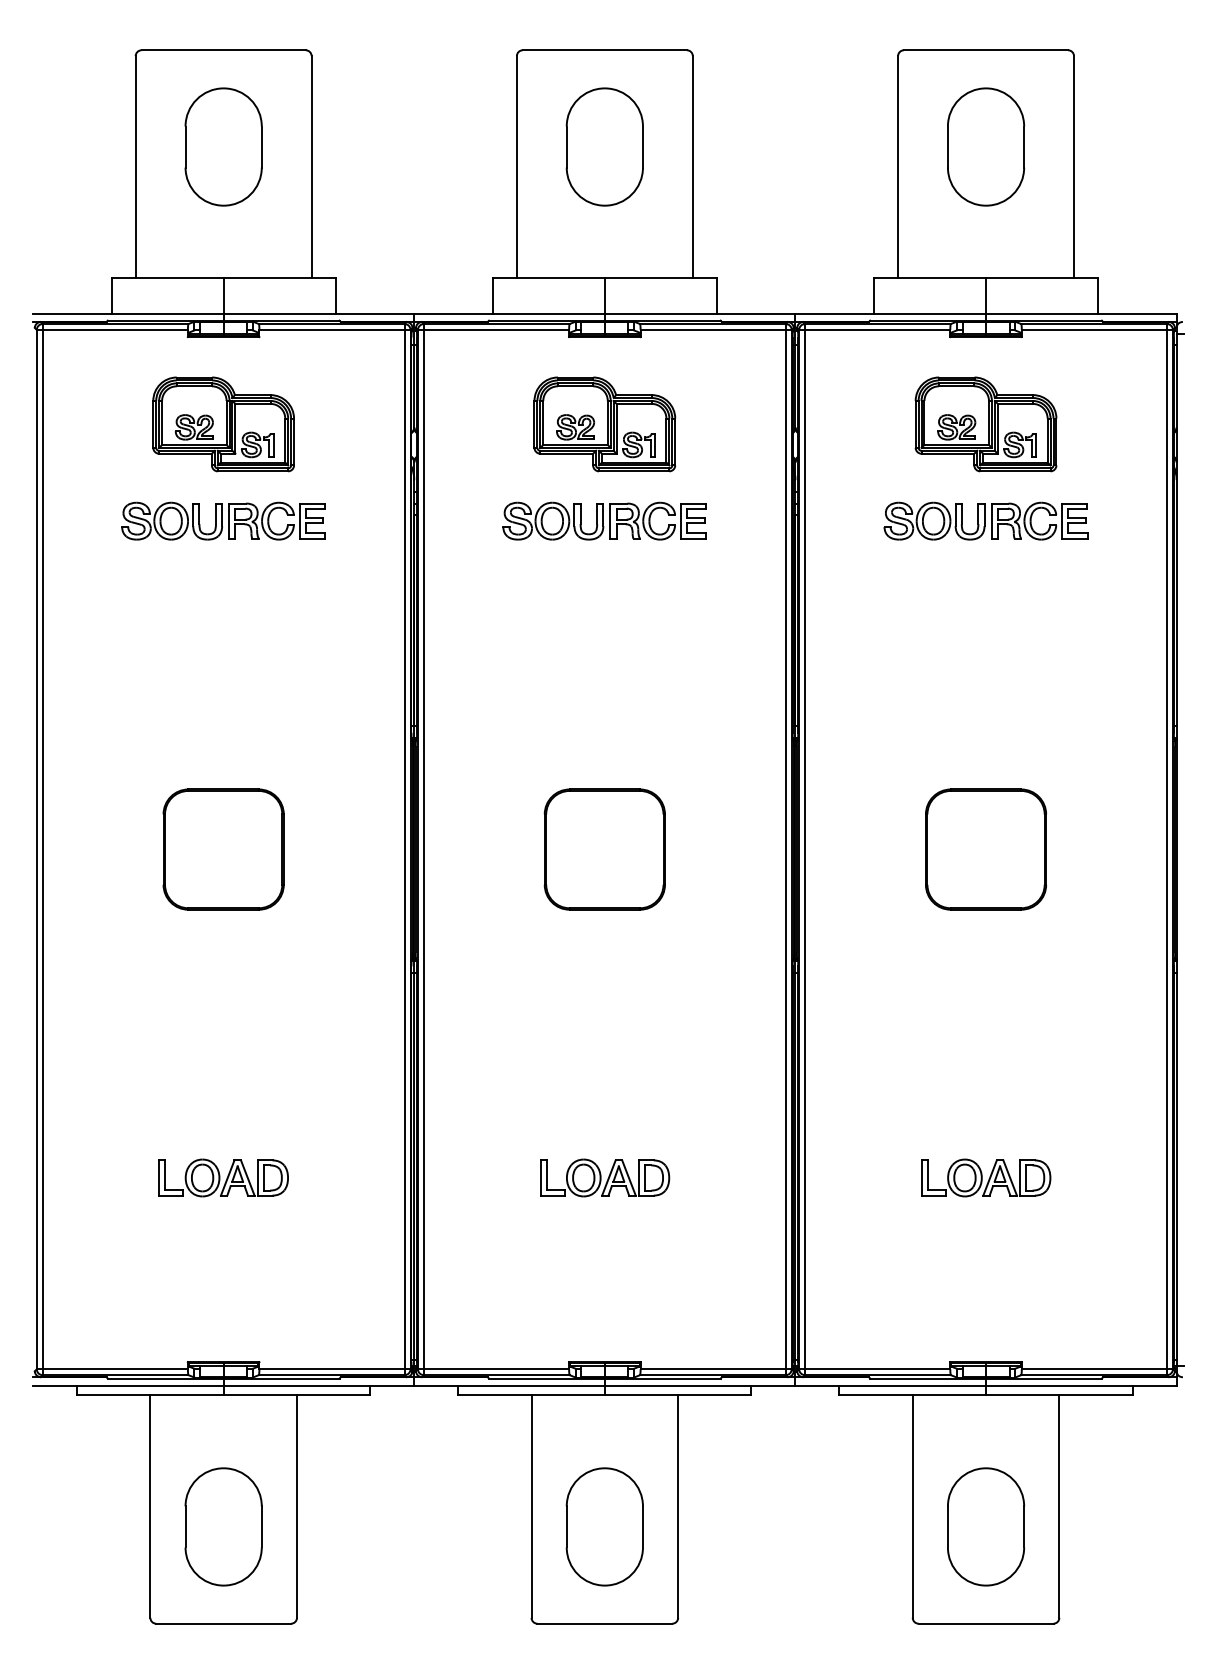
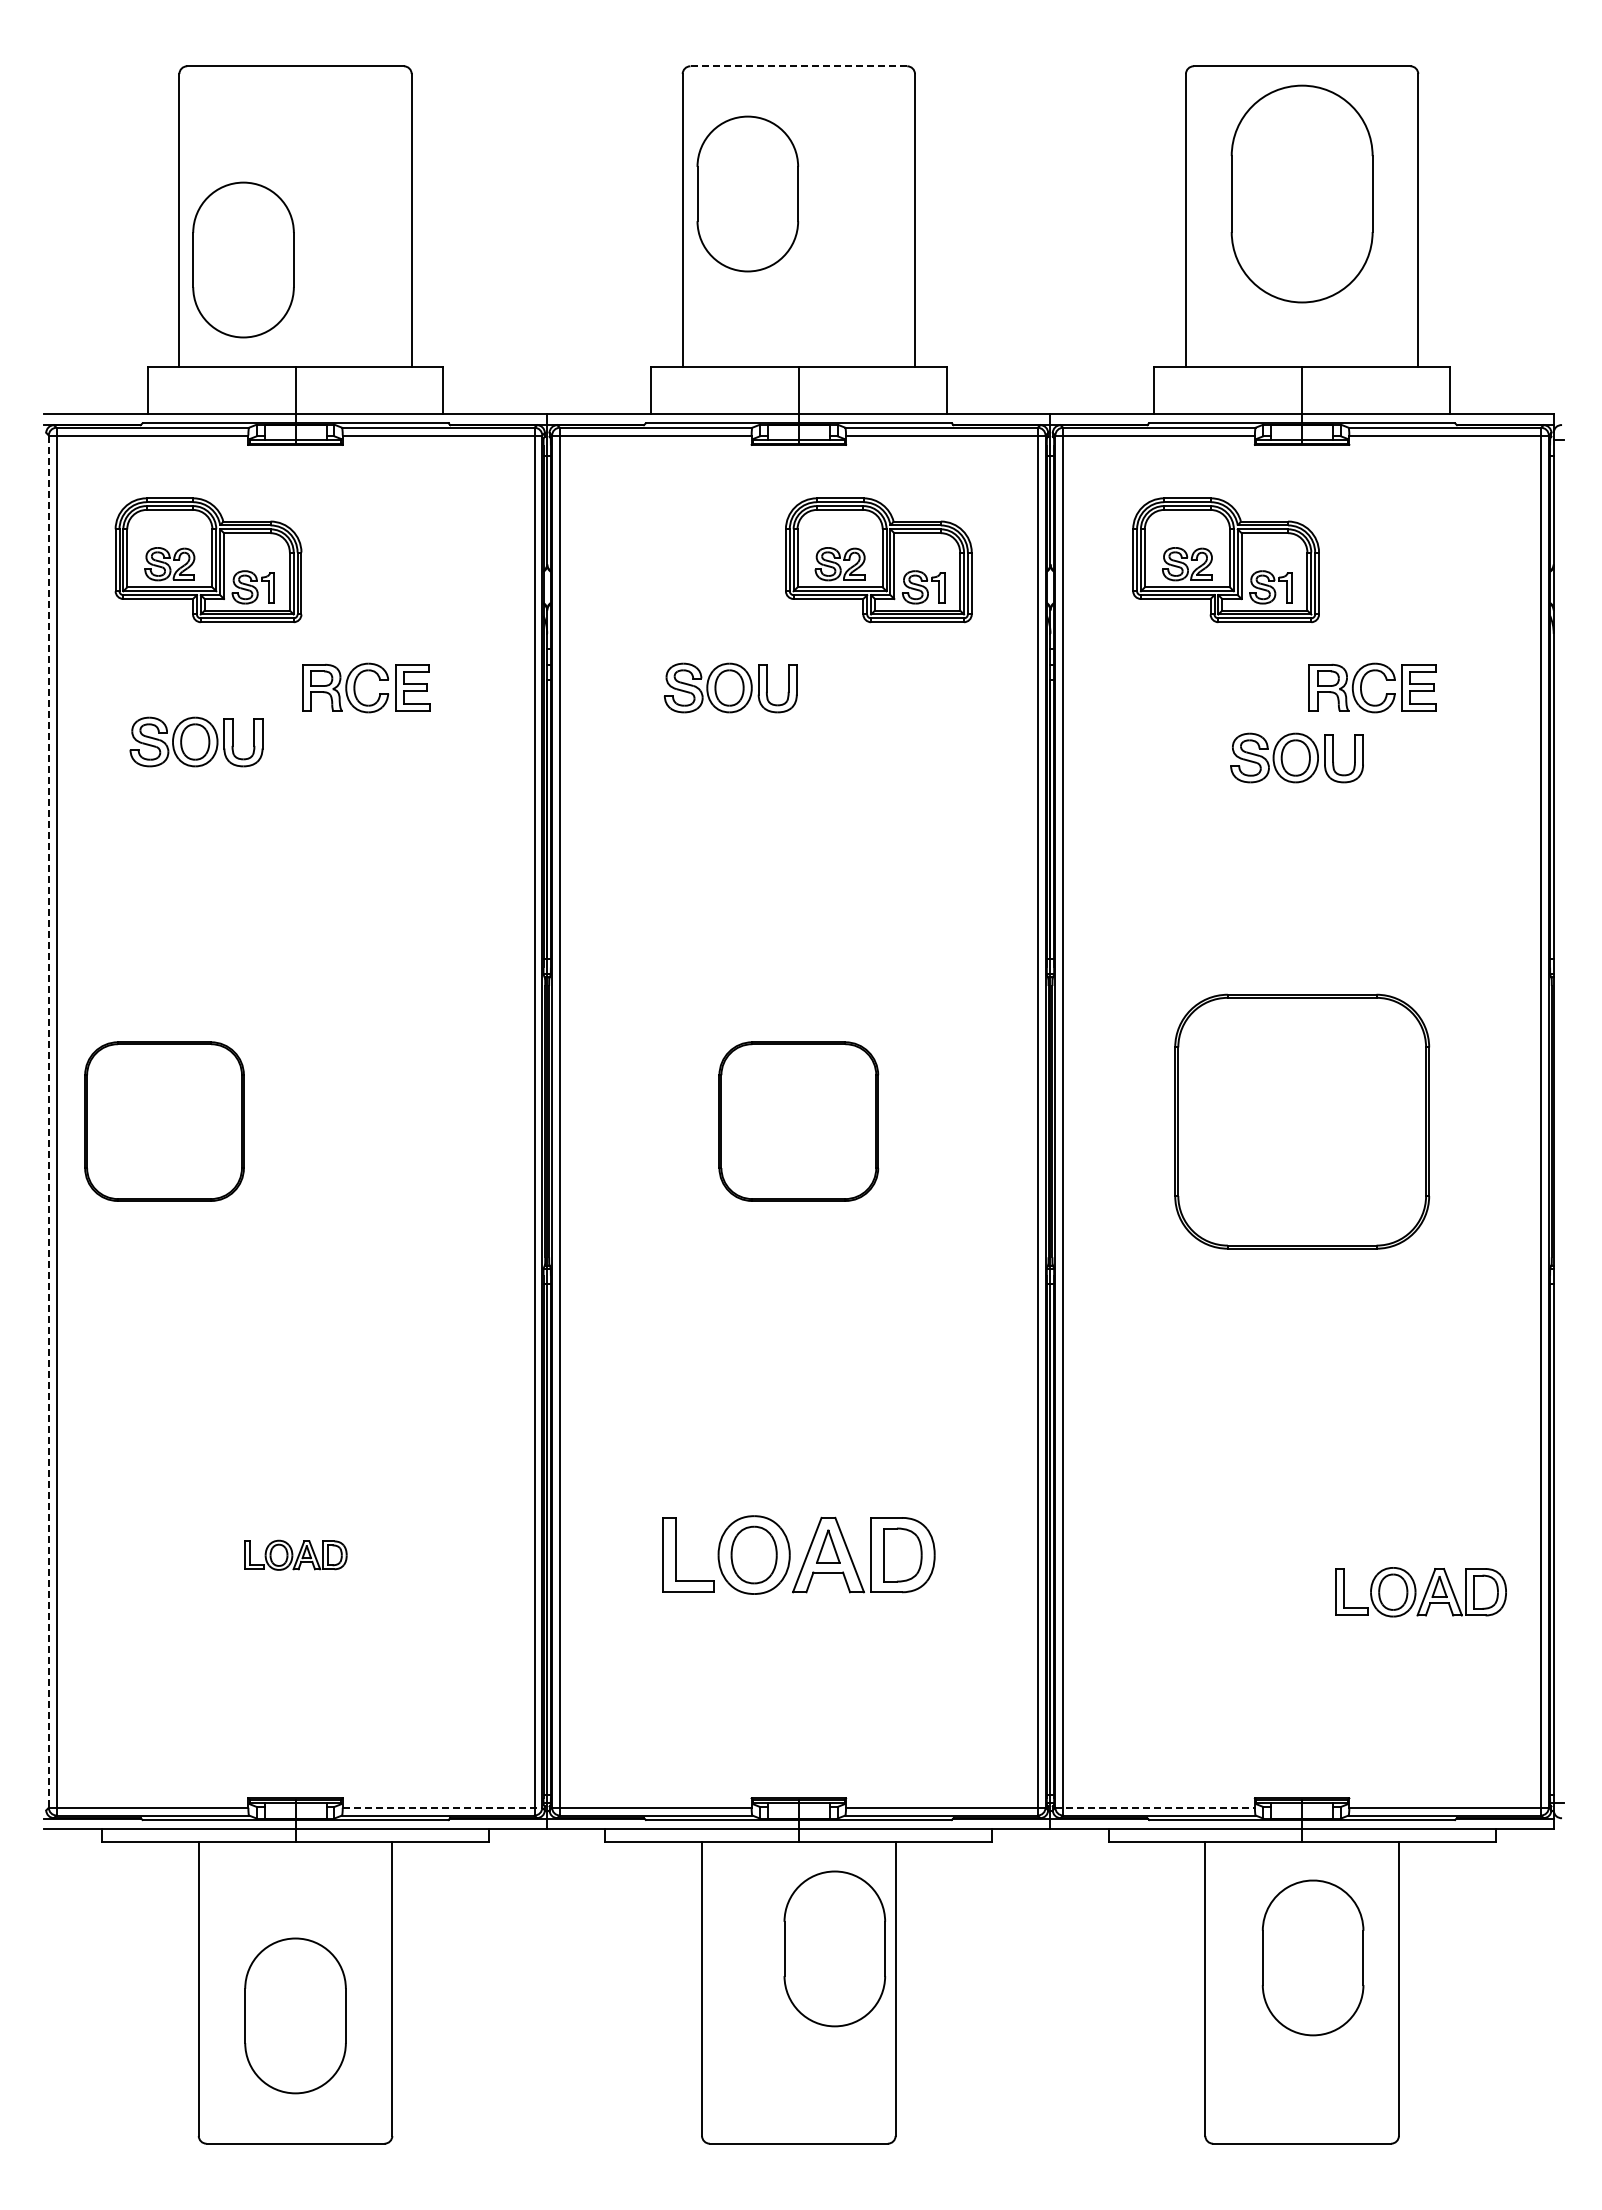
line: (604, 50) -> (798, 66), solid -> dashed
part: (223, 146) -> (243, 259), moved
part: (604, 146) -> (747, 193), moved
part: (985, 146) -> (1301, 193), size x1.4
part: (223, 424) -> (208, 560), moved
part: (604, 424) -> (878, 560), moved
part: (985, 424) -> (1225, 560), moved
part: (172, 520) -> (196, 741), moved
part: (650, 520) -> (858, 687), removed
part: (934, 520) -> (1296, 757), moved
part: (223, 849) -> (164, 1121), moved
part: (985, 849) -> (1301, 1121), size x1.6
line: (36, 850) -> (48, 1122), solid -> dashed
part: (223, 1178) -> (295, 1555), size x0.6
part: (604, 1178) -> (798, 1555), size x1.6
part: (985, 1178) -> (1420, 1592), moved
line: (334, 1369) -> (442, 1807), solid -> dashed
line: (874, 1369) -> (1155, 1807), solid -> dashed
part: (604, 1526) -> (834, 1948), moved
part: (985, 1526) -> (1312, 1957), moved

